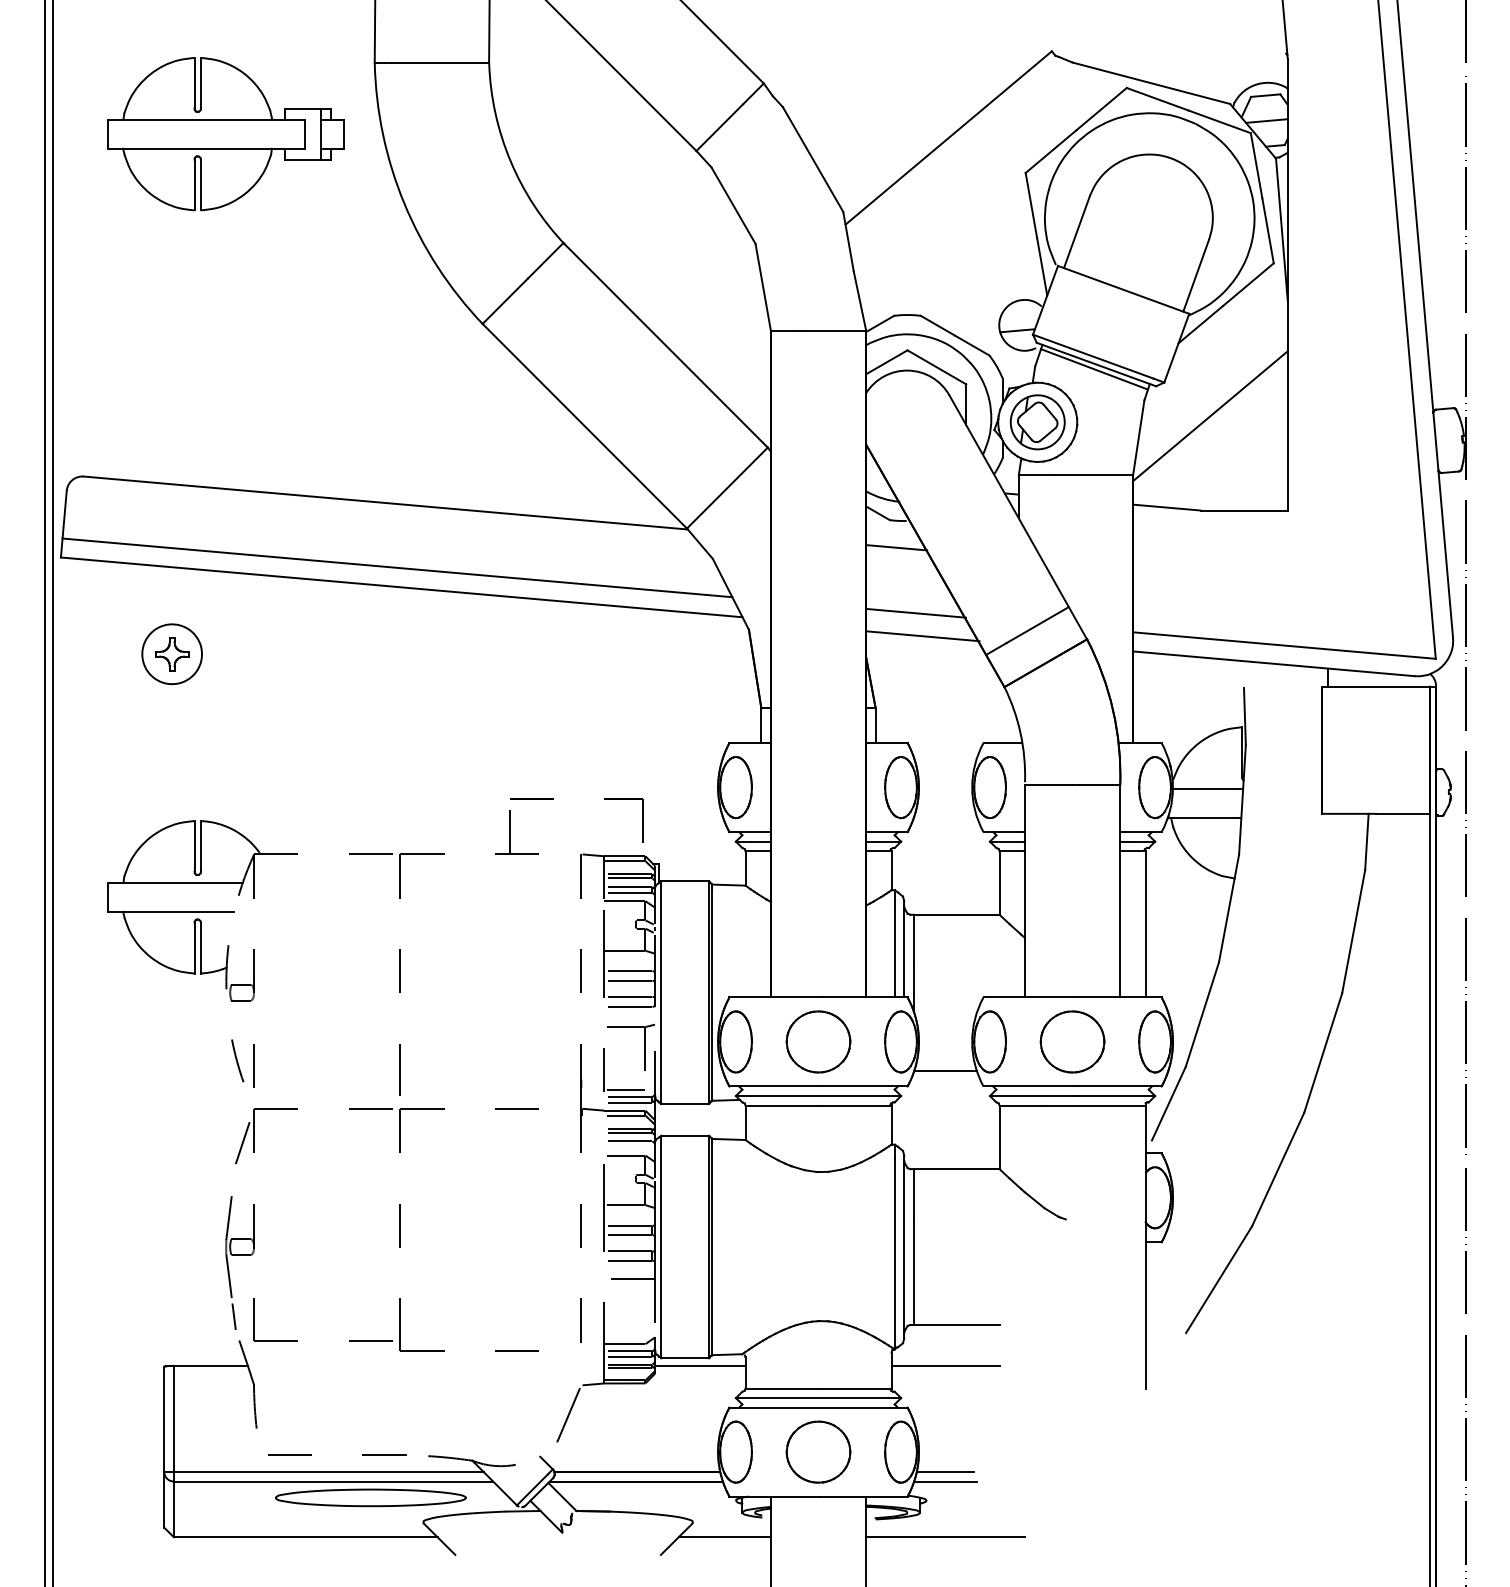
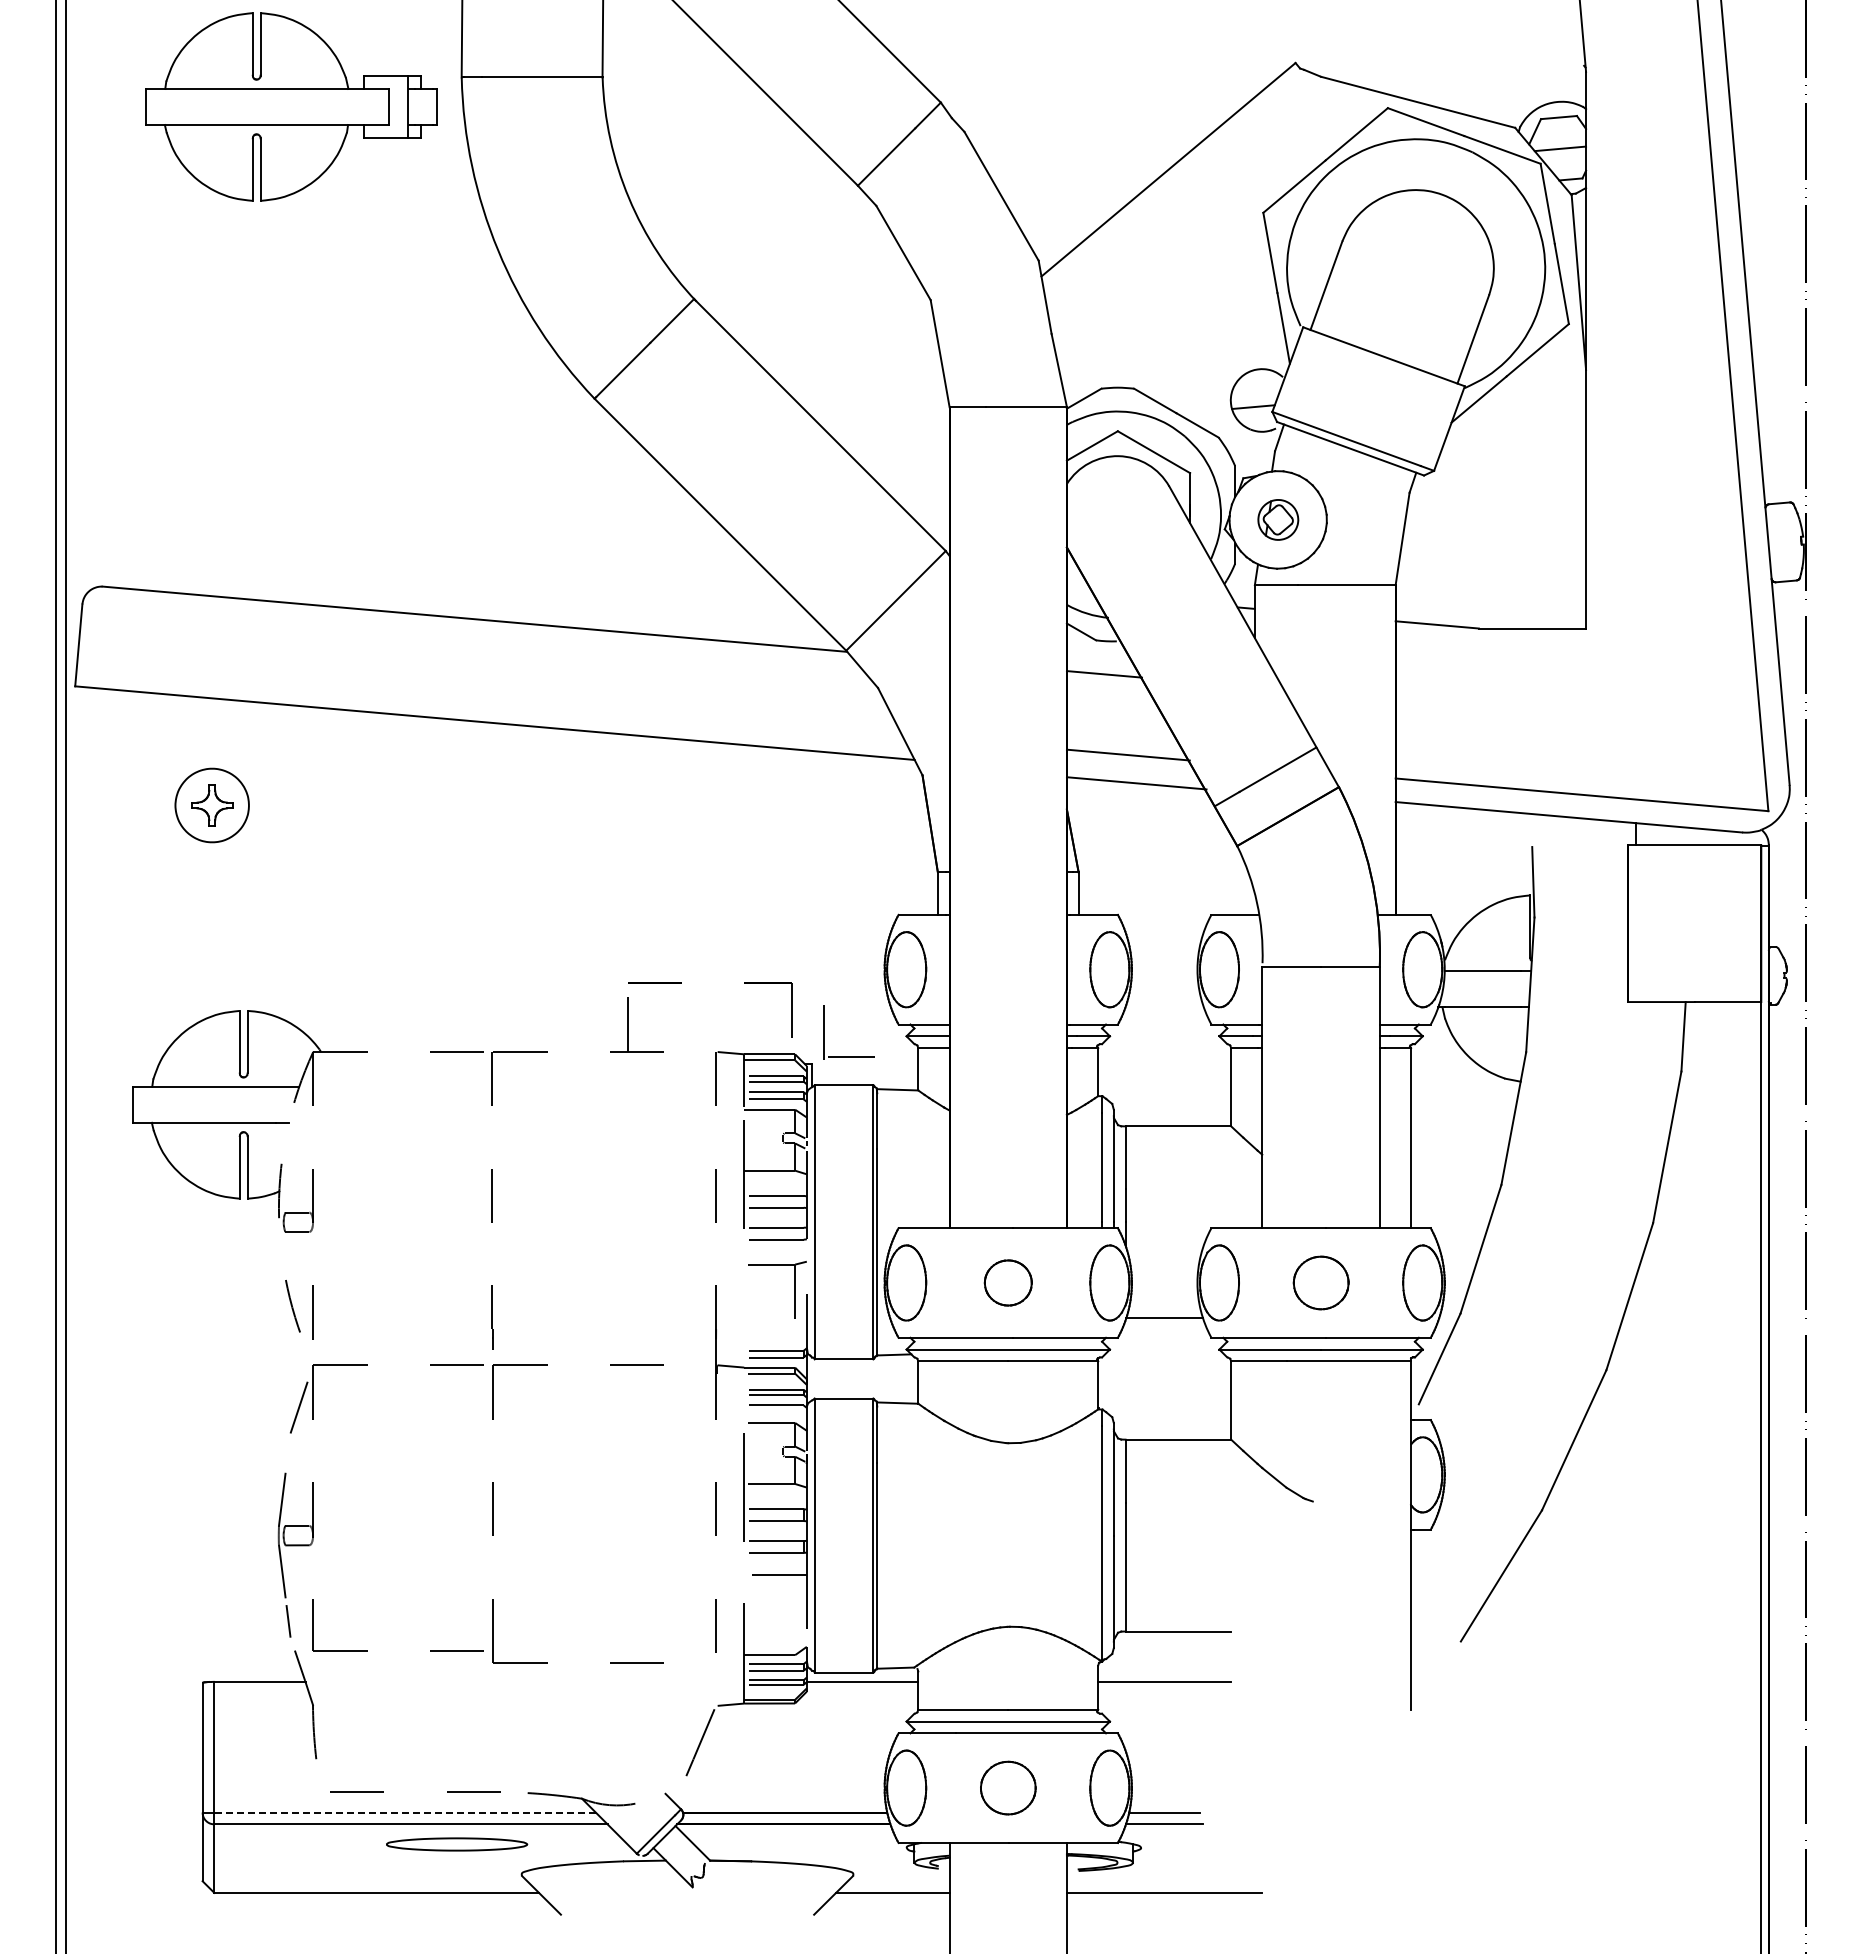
part: (225, 133) -> (291, 106), moved
line: (1094, 369) -> (1348, 454), removed
line: (1210, 416) -> (1490, 512), removed
part: (1037, 422) -> (1278, 519), size x0.6
line: (397, 568) -> (489, 699), removed
part: (818, 1041) -> (1008, 1282), size x0.6
part: (1072, 1041) -> (1321, 1282), size x0.7
part: (604, 1069) -> (824, 1032), moved
part: (818, 1451) -> (1008, 1787), size x0.7
line: (329, 1471) -> (405, 1812), solid -> dashed
part: (370, 1497) -> (456, 1844), size x0.6

